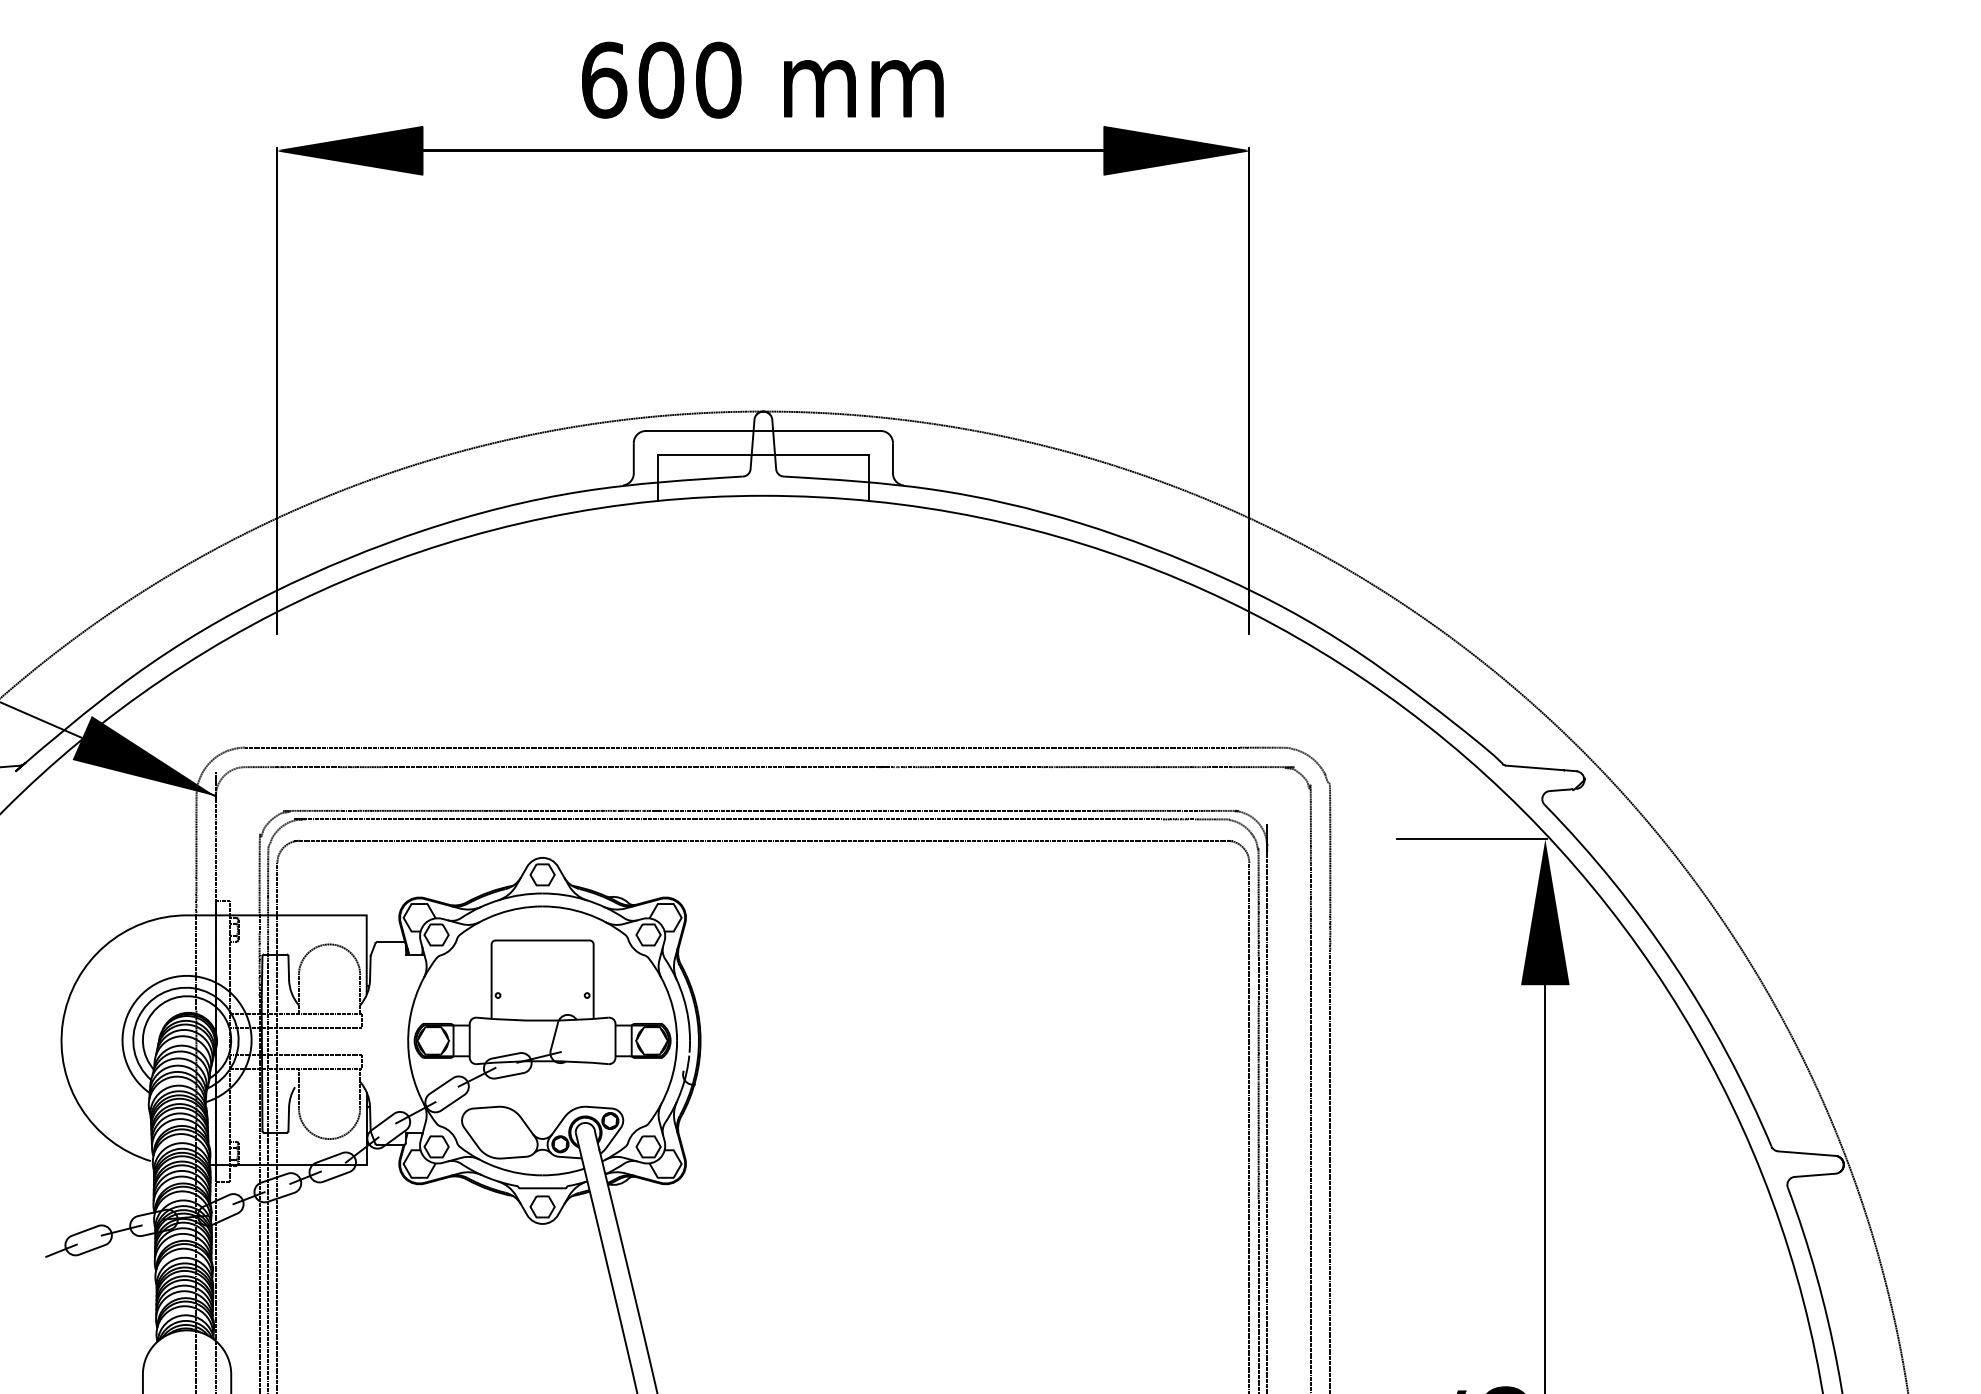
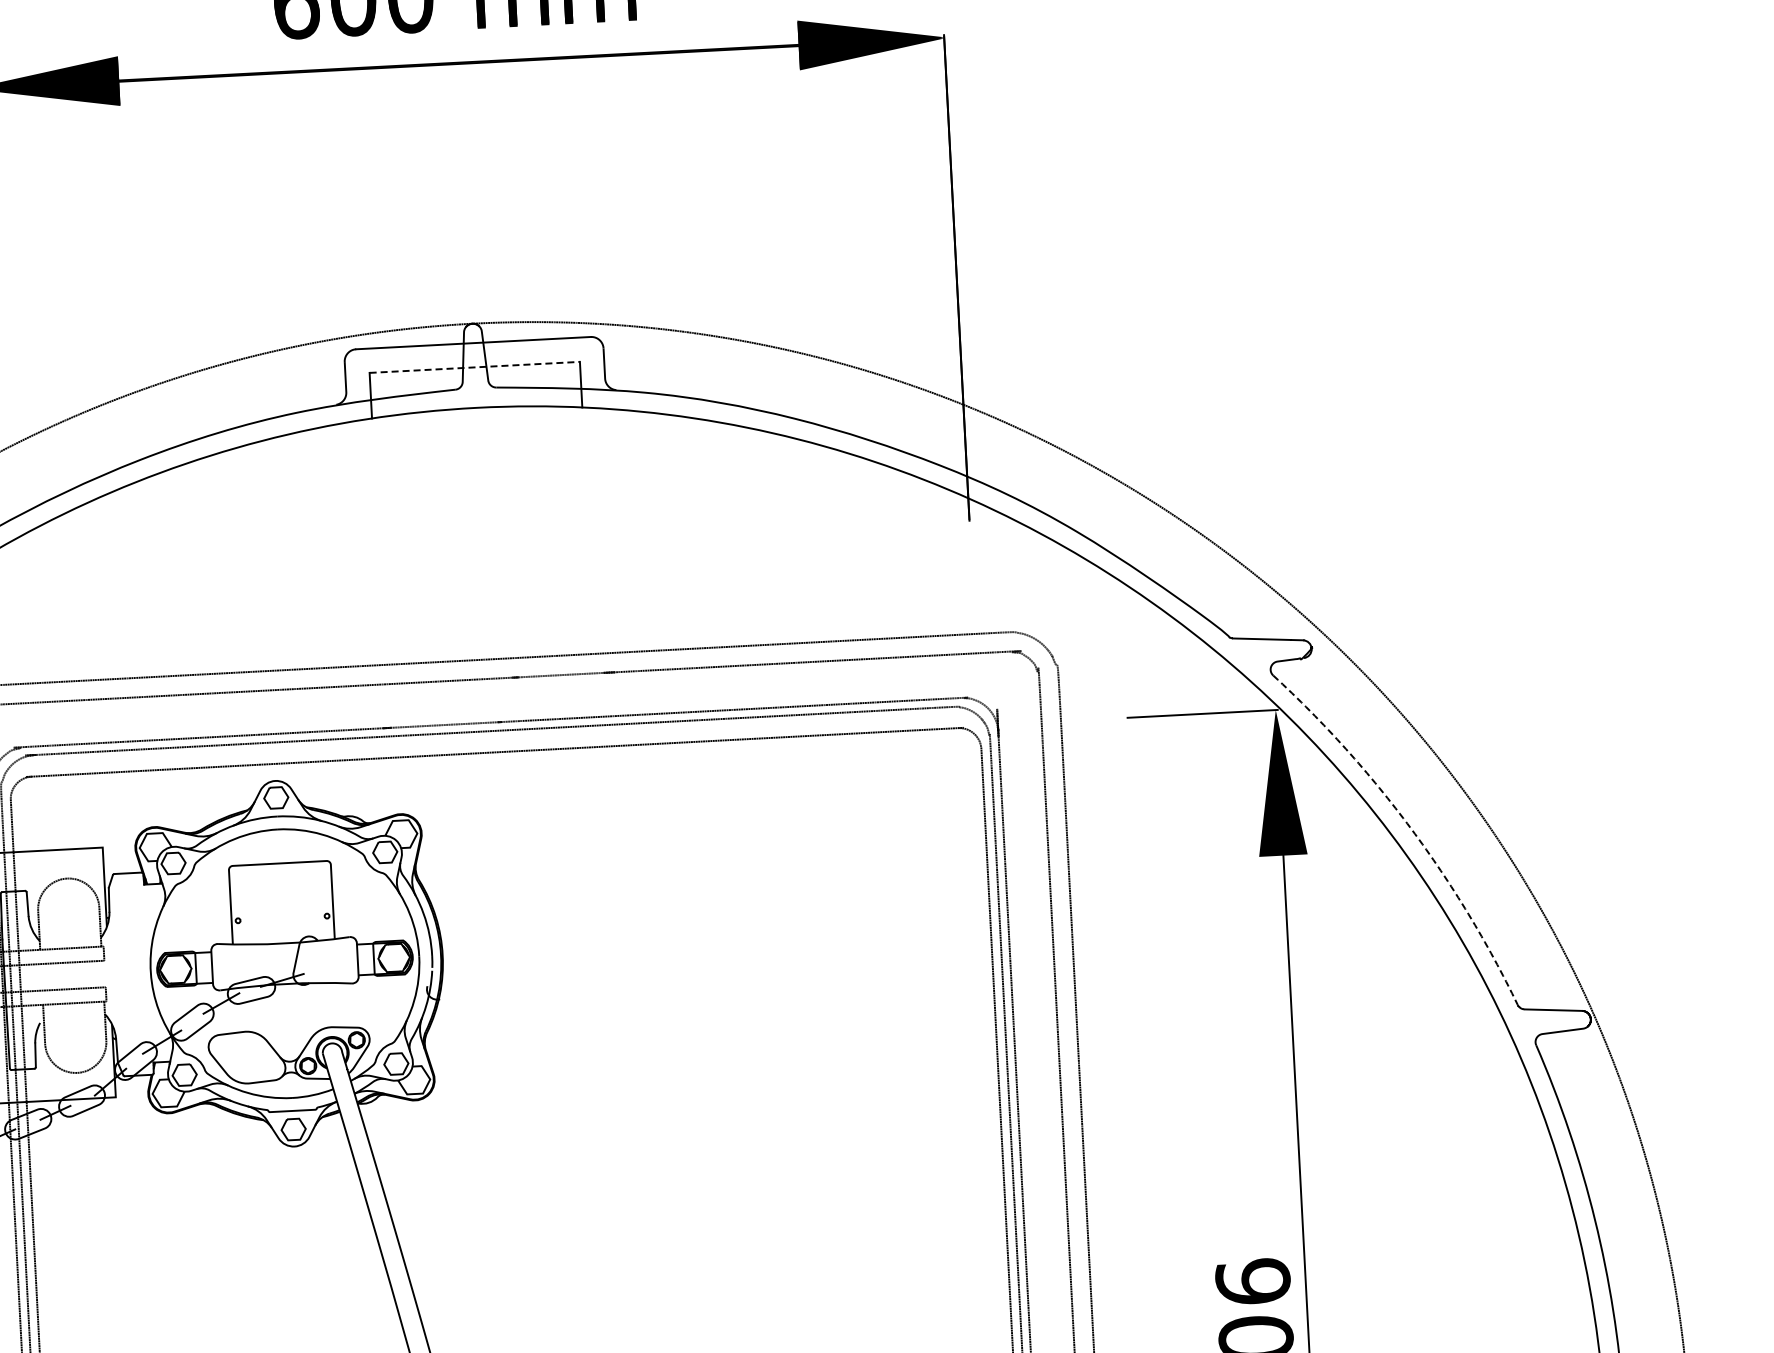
line: (763, 455) -> (474, 367), solid -> dashed
arc: (1674, 964) -> (1411, 828), solid -> dashed

